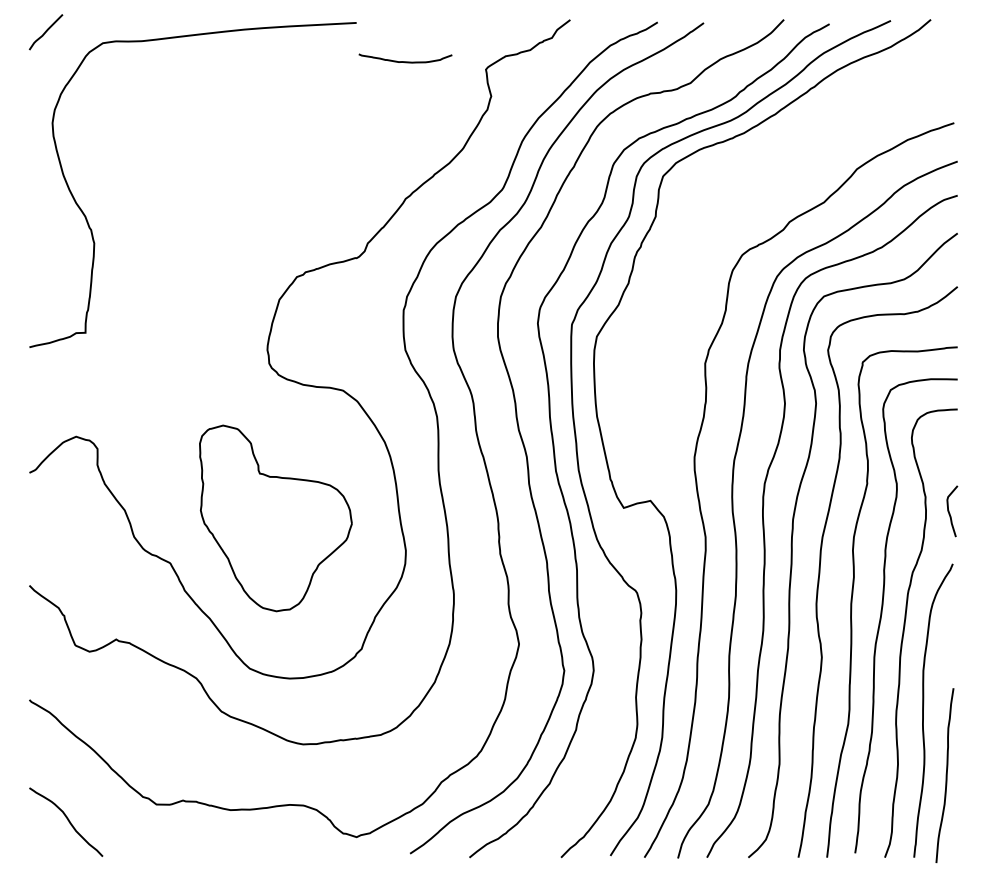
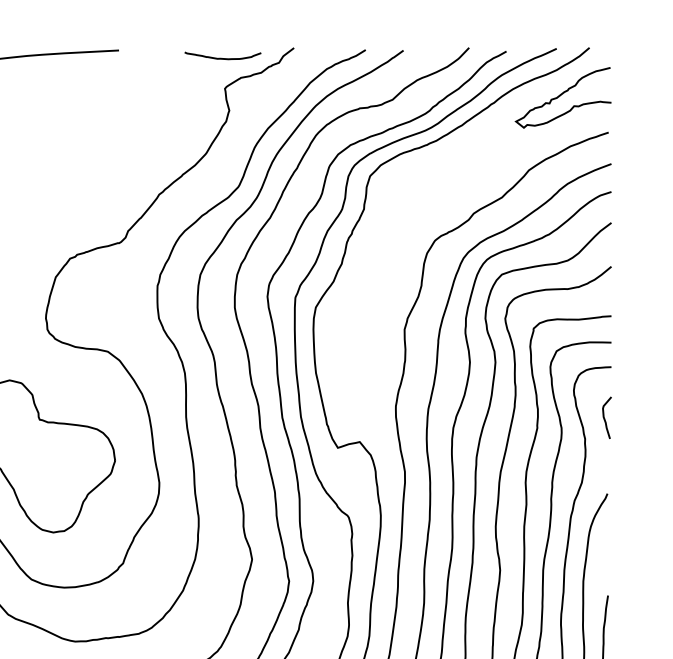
curve: (405, 61) -> (222, 58), moved
curve: (897, 77) -> (562, 95), added
curve: (950, 513) -> (605, 419), moved

